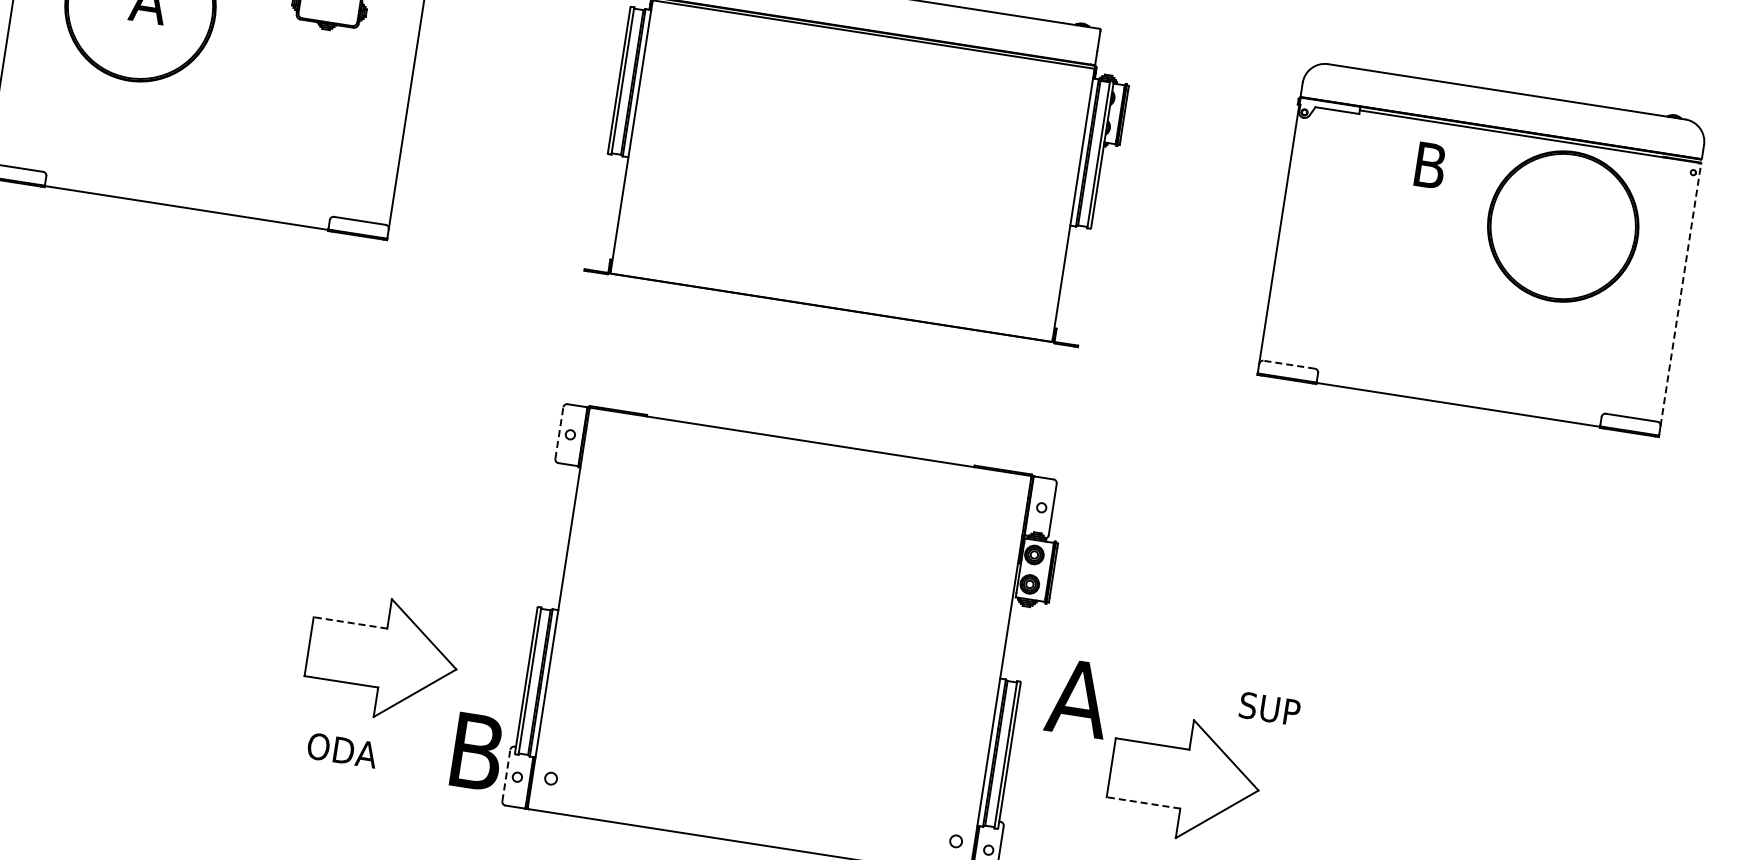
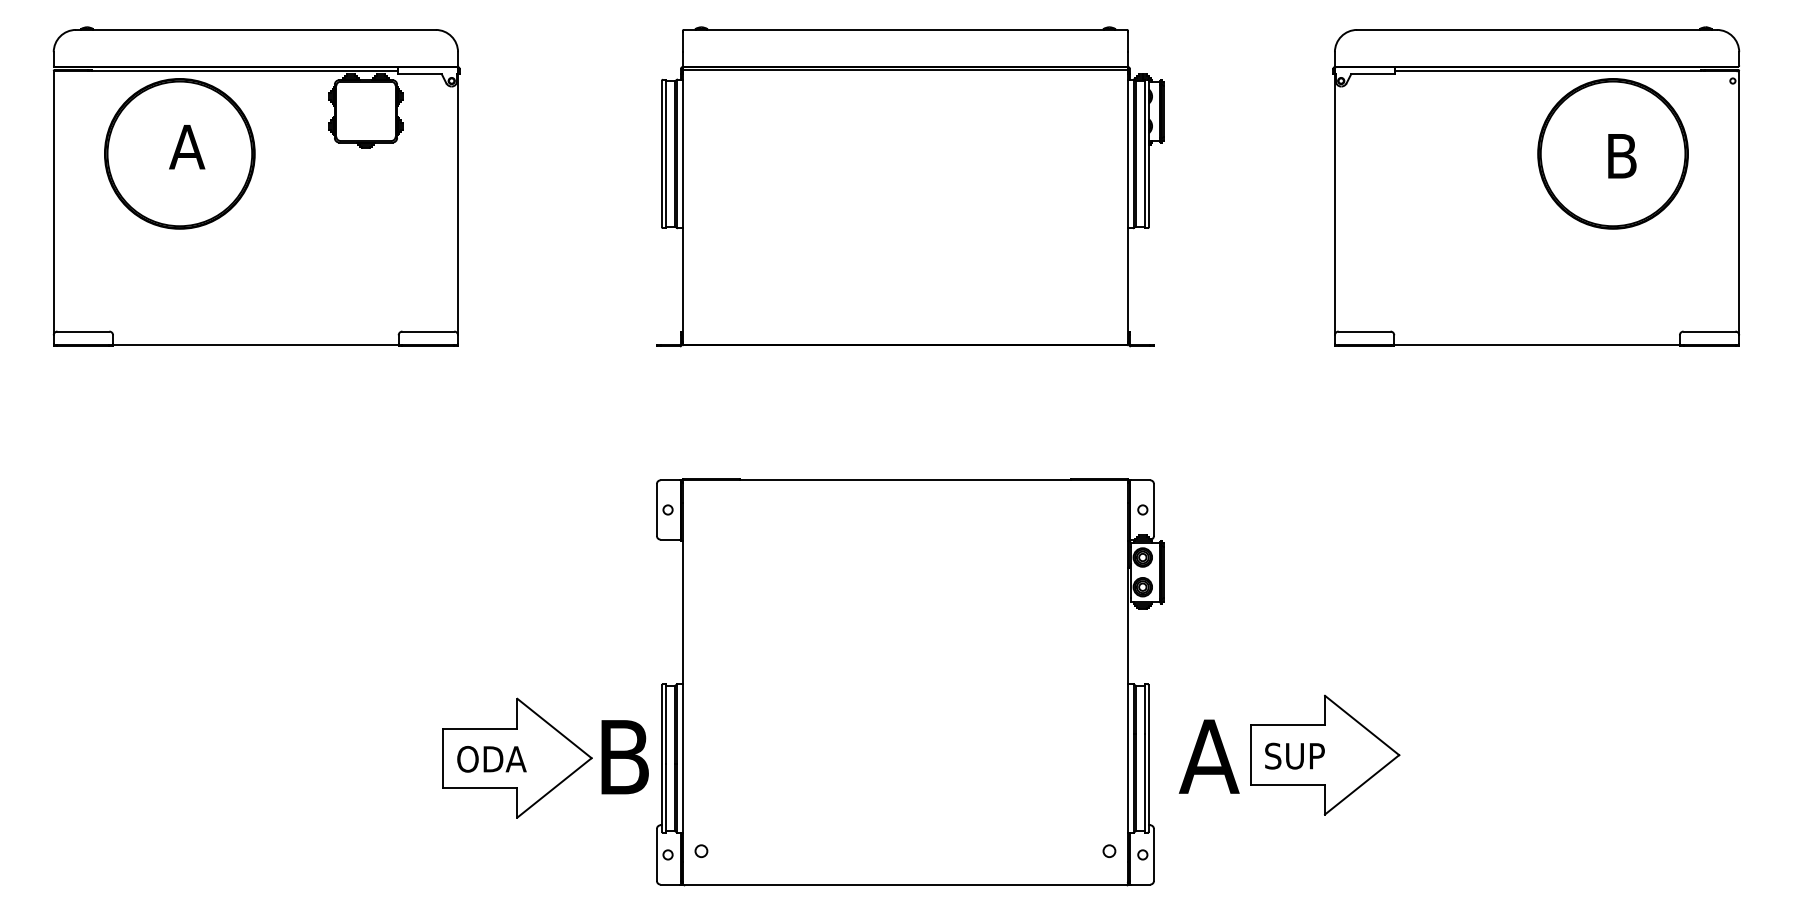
text: (1430, 166) -> (1622, 156), moved
line: (1681, 294) -> (1739, 202), dashed -> solid
line: (1289, 364) -> (1364, 331), dashed -> solid
line: (559, 432) -> (656, 509), dashed -> solid
line: (349, 622) -> (479, 728), dashed -> solid
text: (1078, 697) -> (1208, 756), moved
text: (1269, 708) -> (1294, 755), moved
text: (342, 750) -> (491, 759), moved
text: (476, 752) -> (624, 757), moved
line: (505, 775) -> (656, 854), dashed -> solid
line: (1143, 802) -> (1287, 784), dashed -> solid

